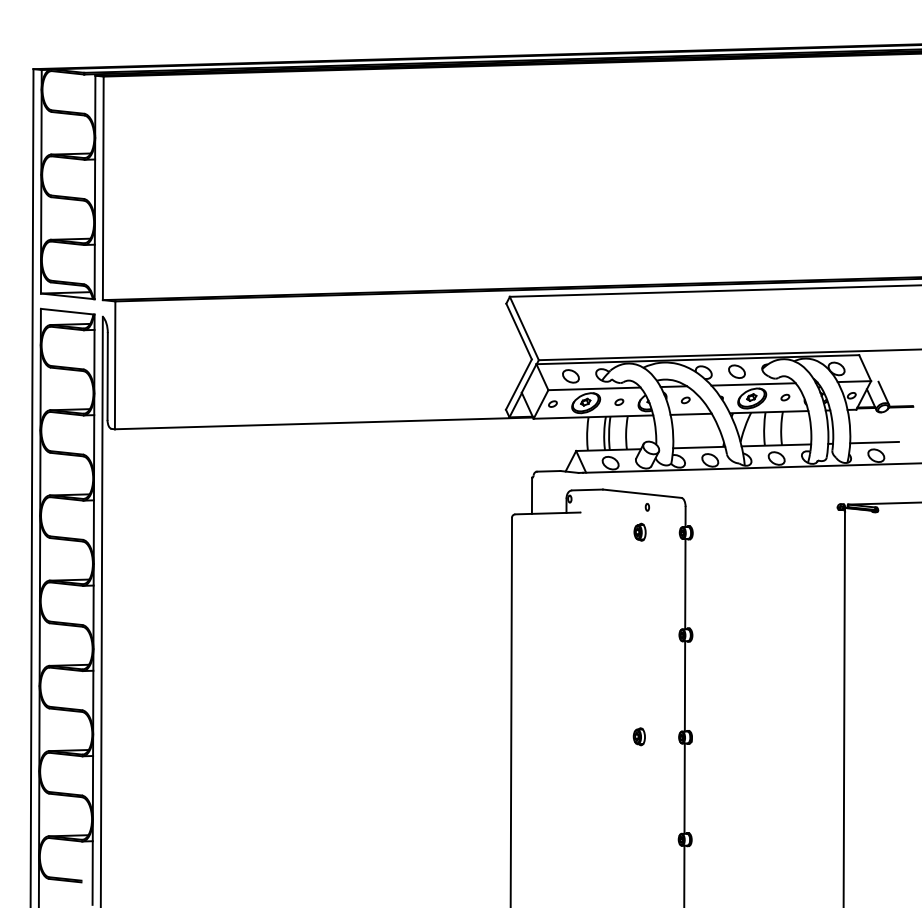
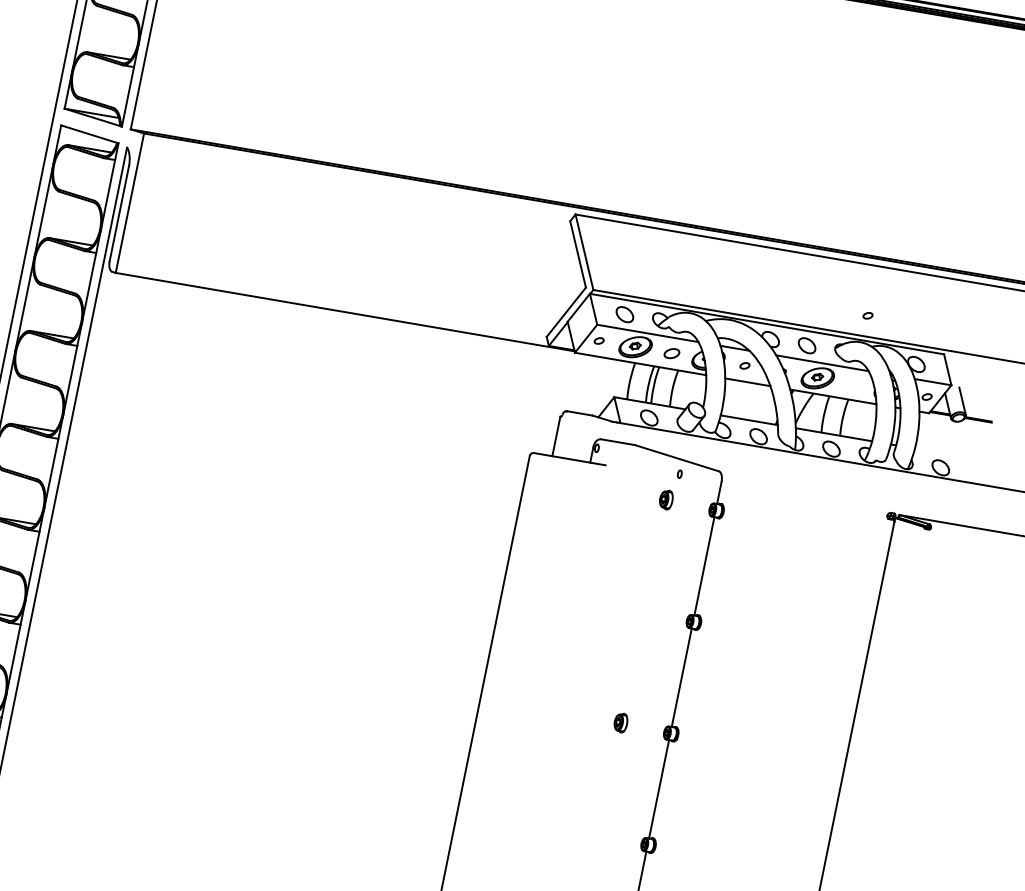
part: (785, 397) -> (868, 315), moved
part: (619, 401) -> (672, 352), size x1.6
line: (874, 442) -> (941, 452), removed

